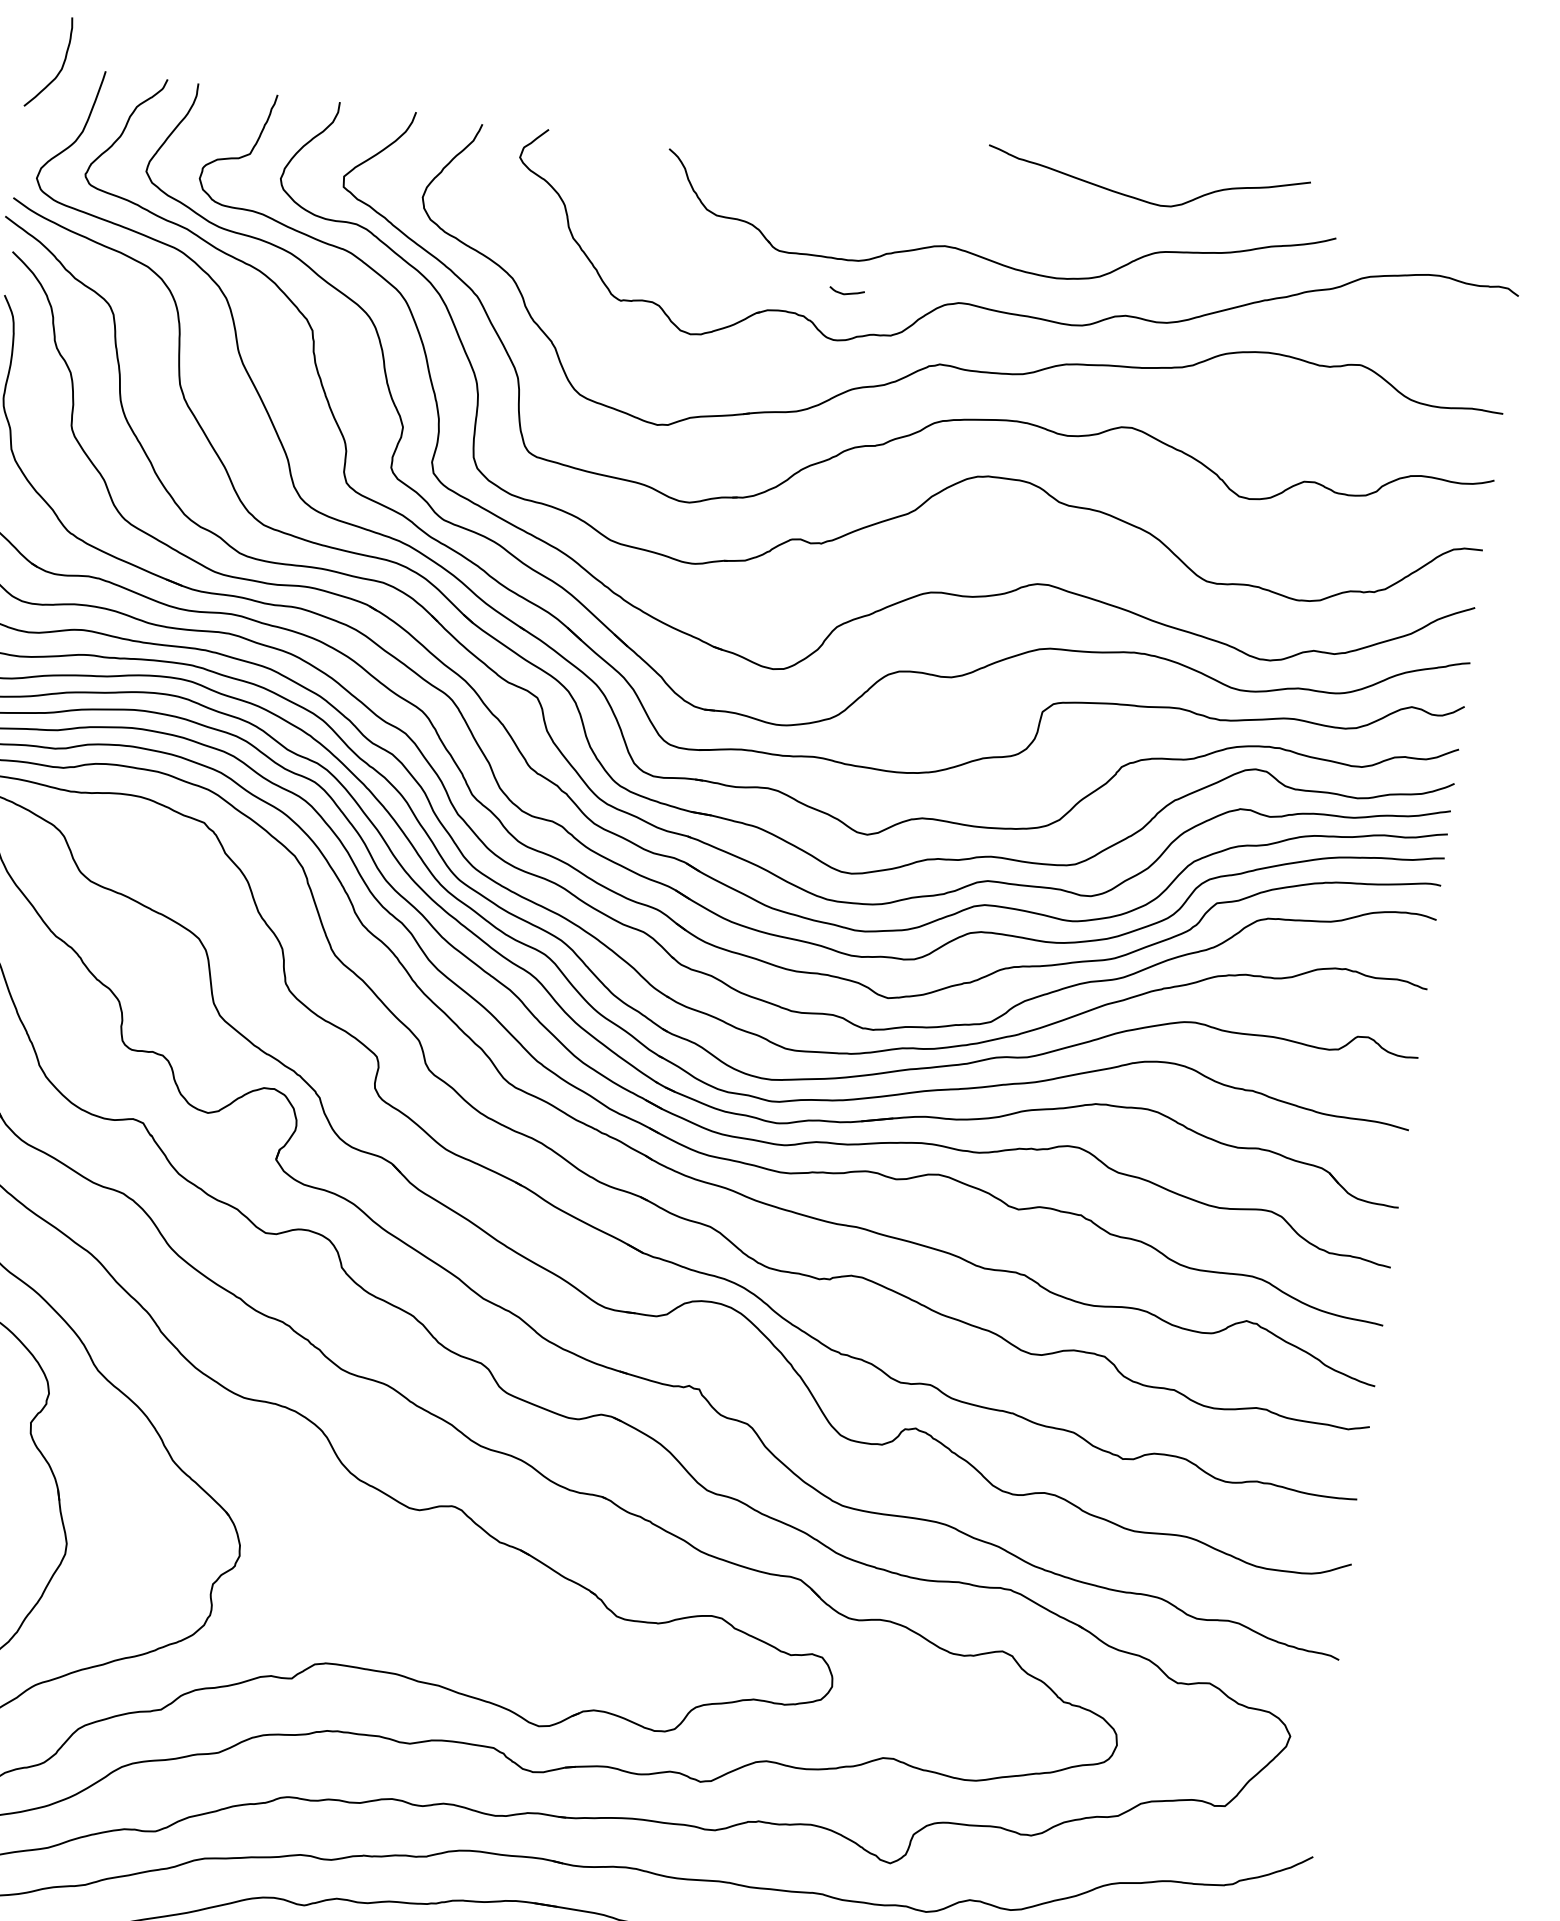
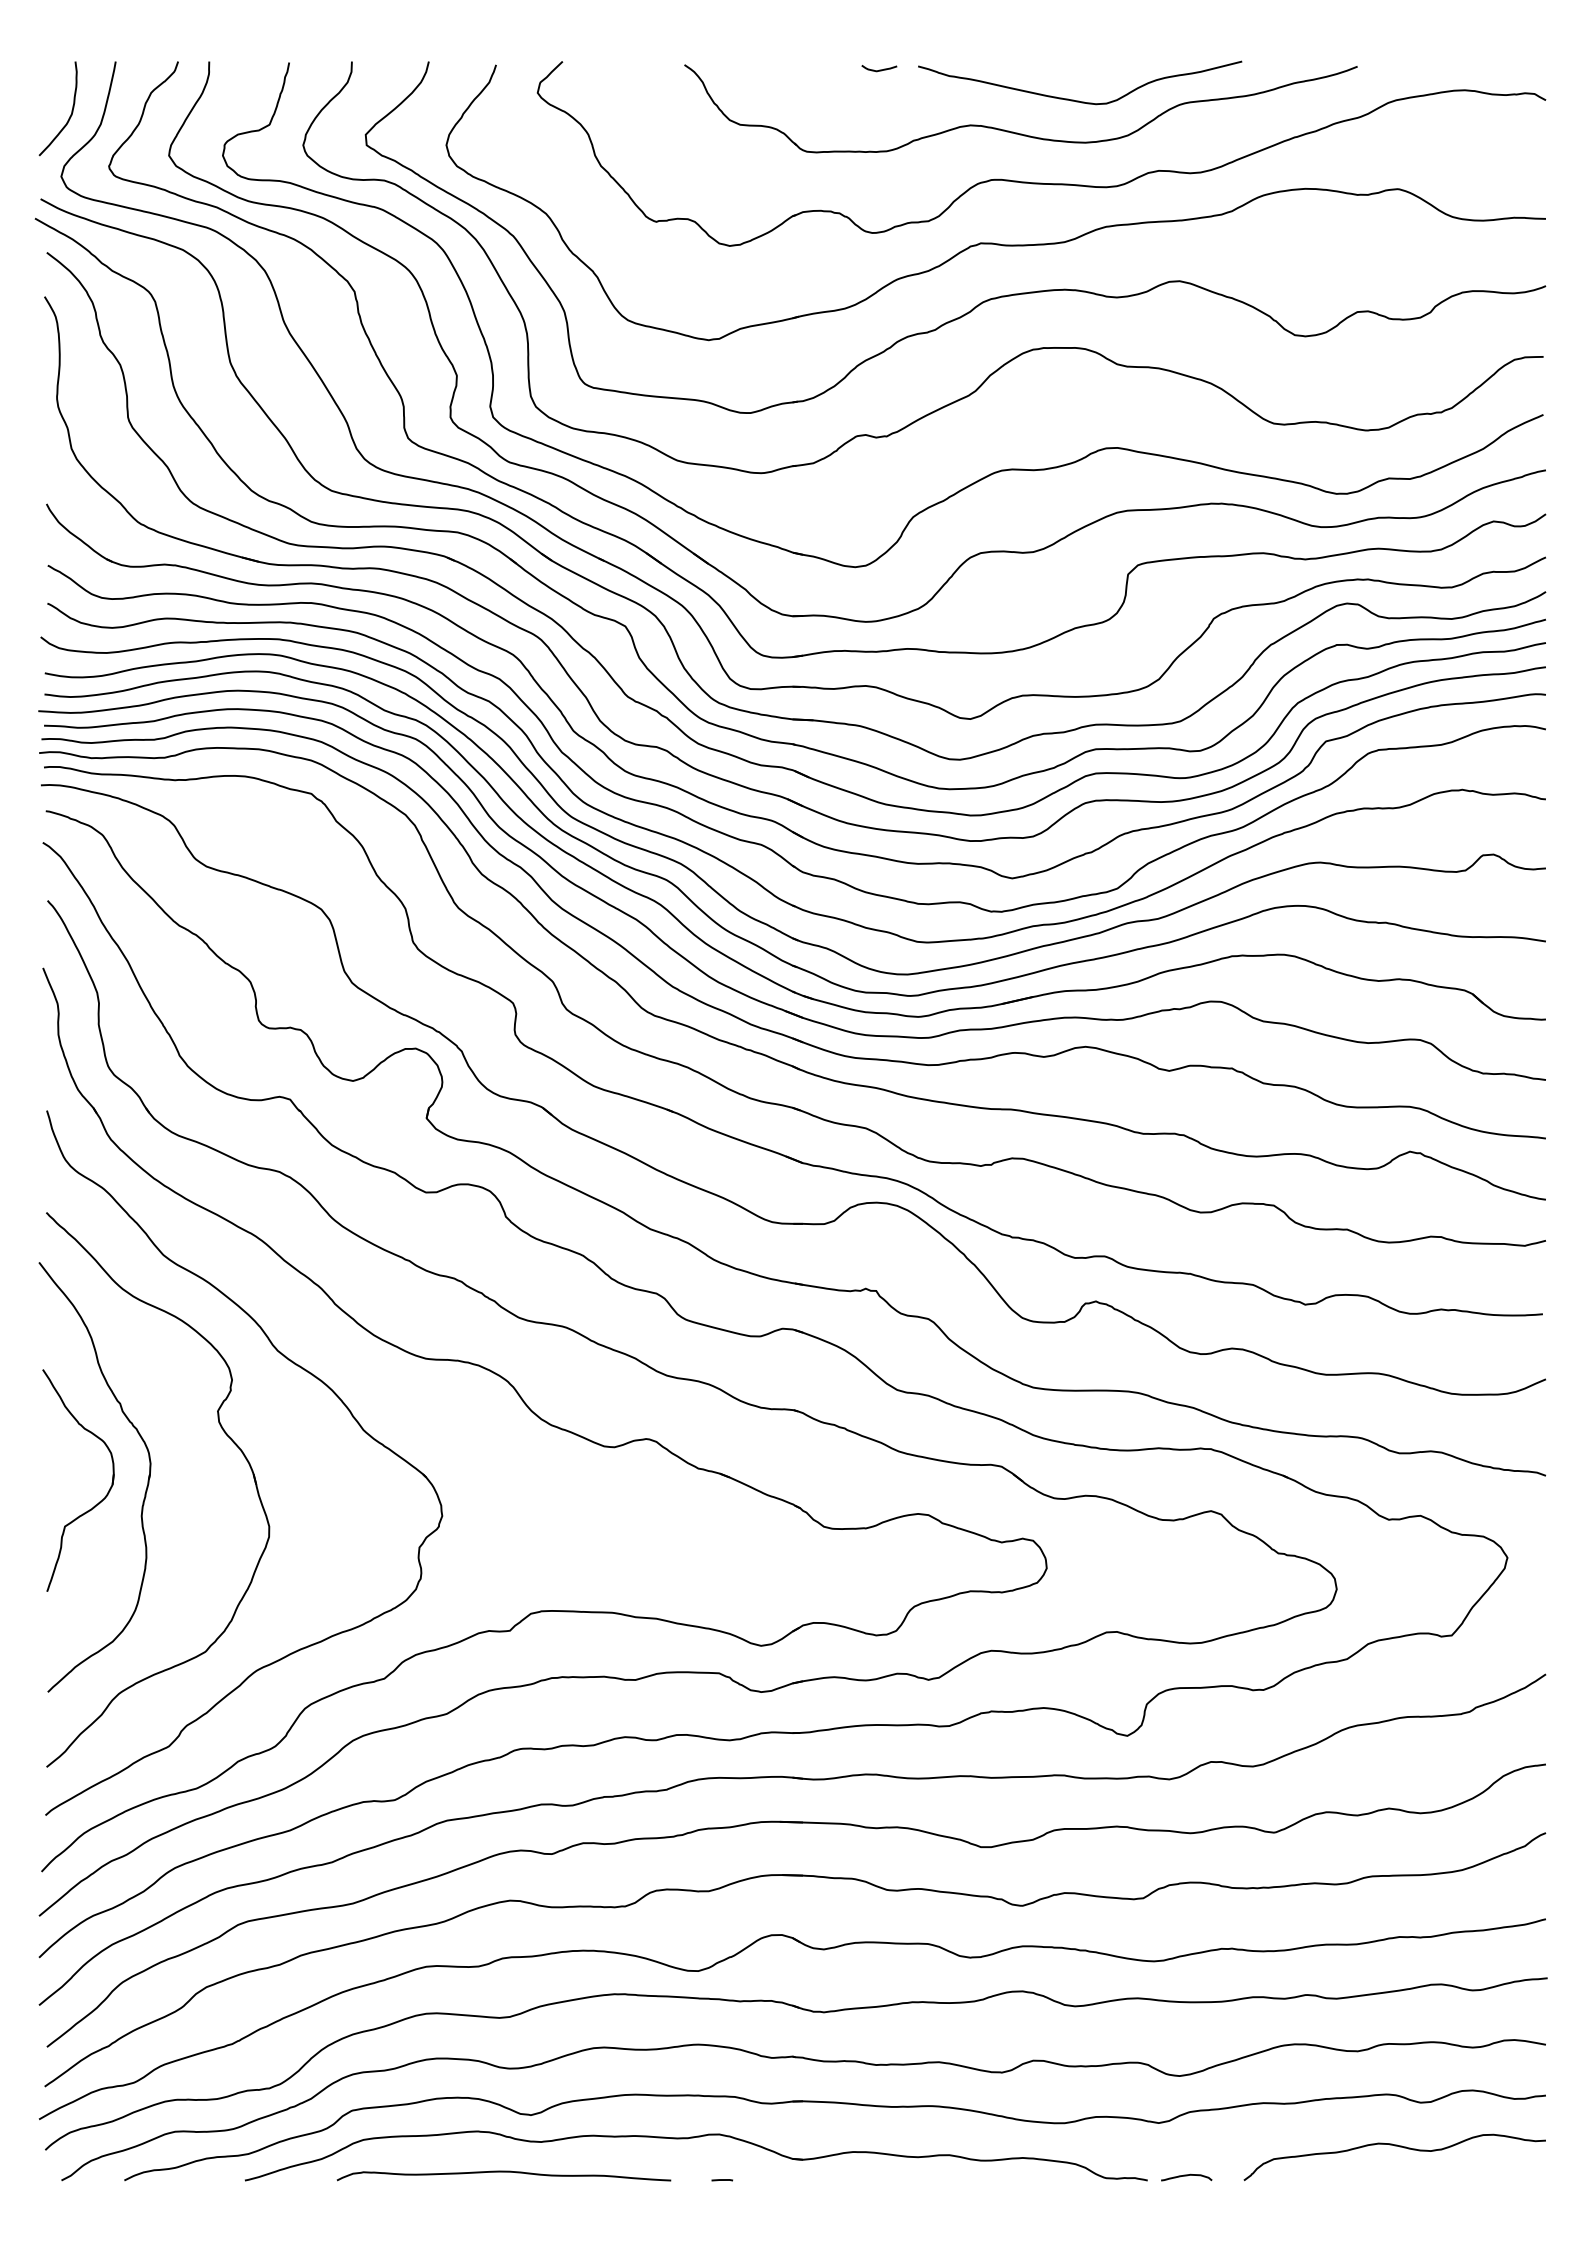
curve: (61, 65) -> (71, 110), moved
curve: (1144, 199) -> (1079, 100), moved
curve: (846, 292) -> (879, 69), moved

